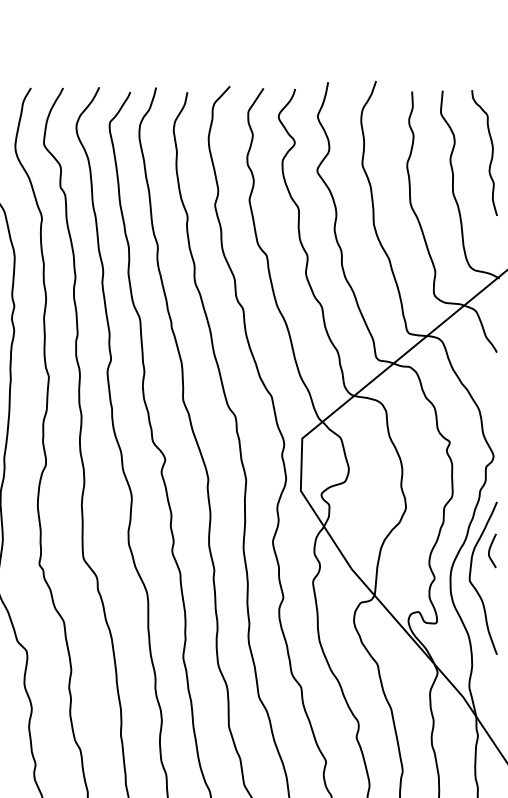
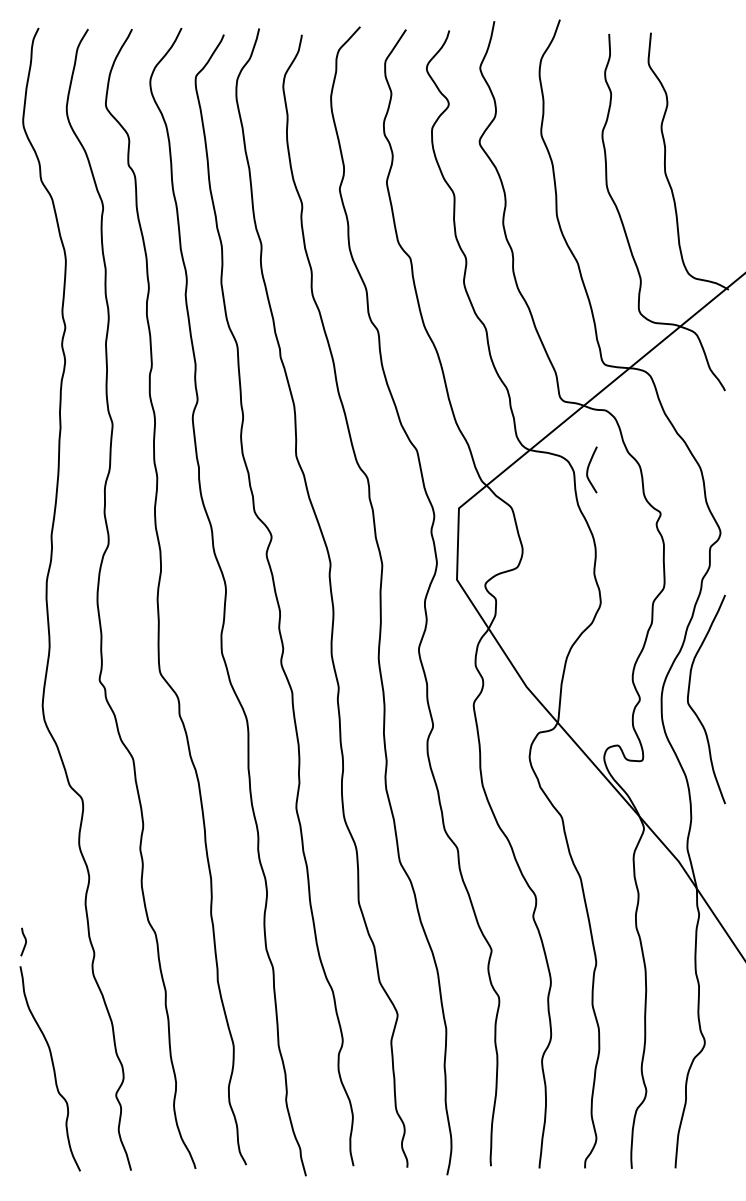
curve: (492, 153) -> (718, 118), removed
curve: (490, 549) -> (589, 467), moved

